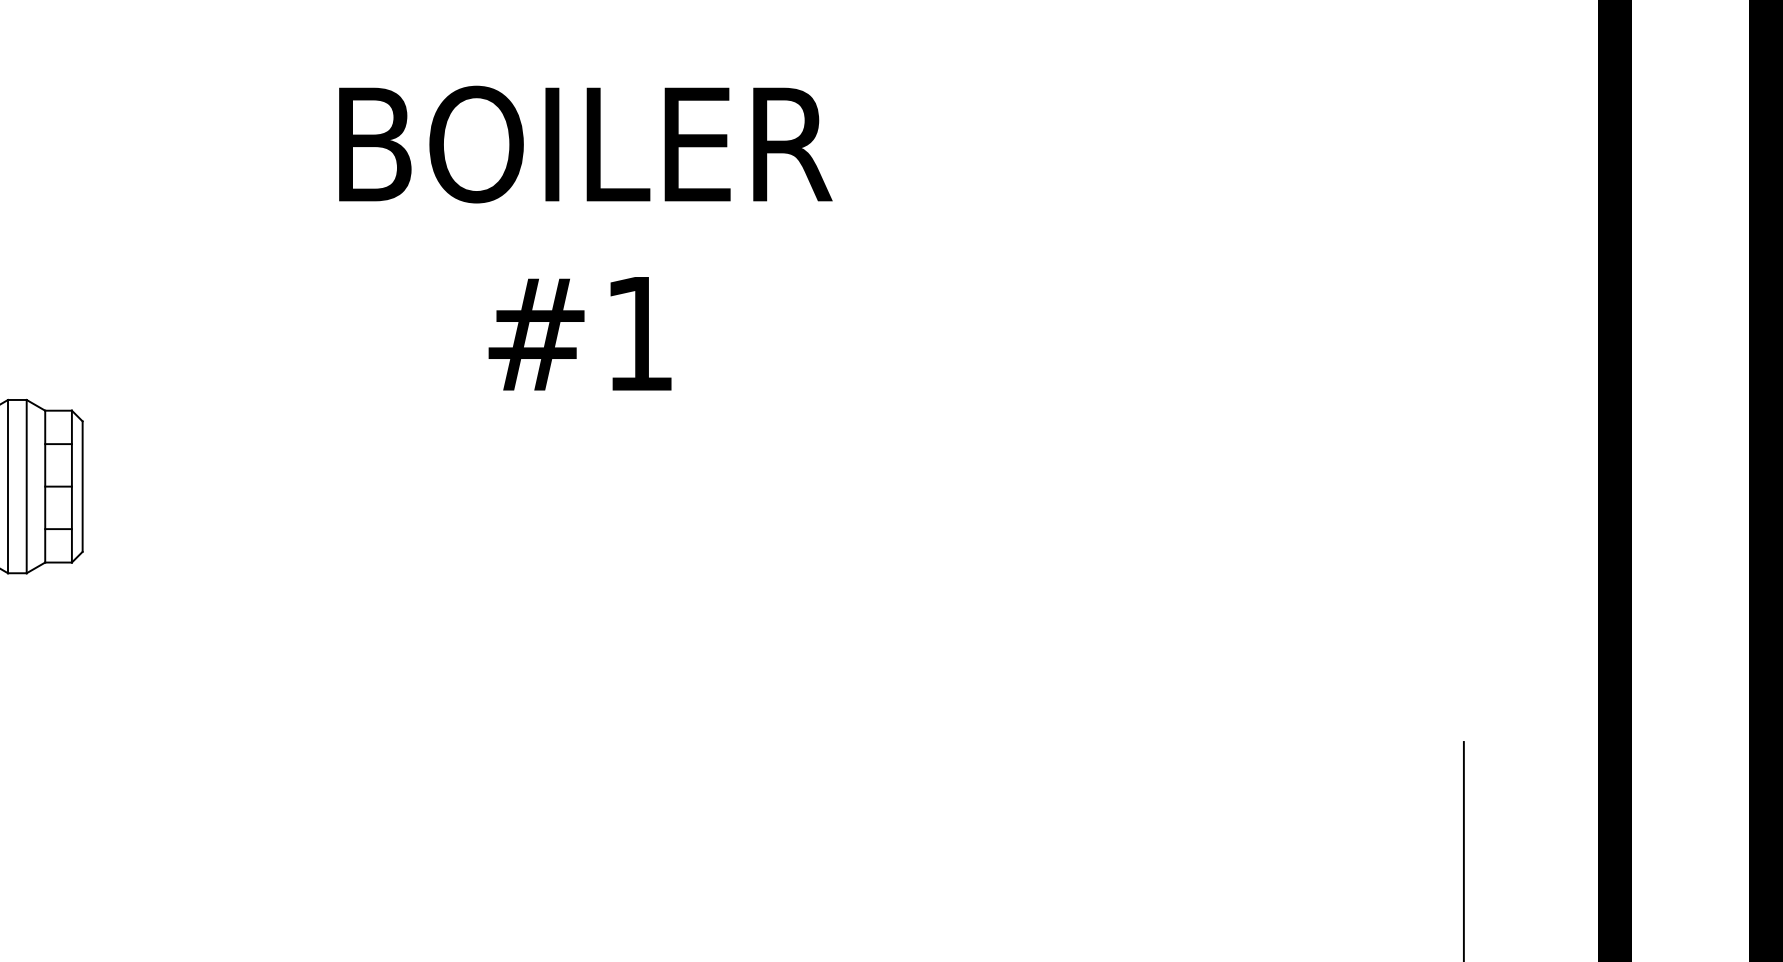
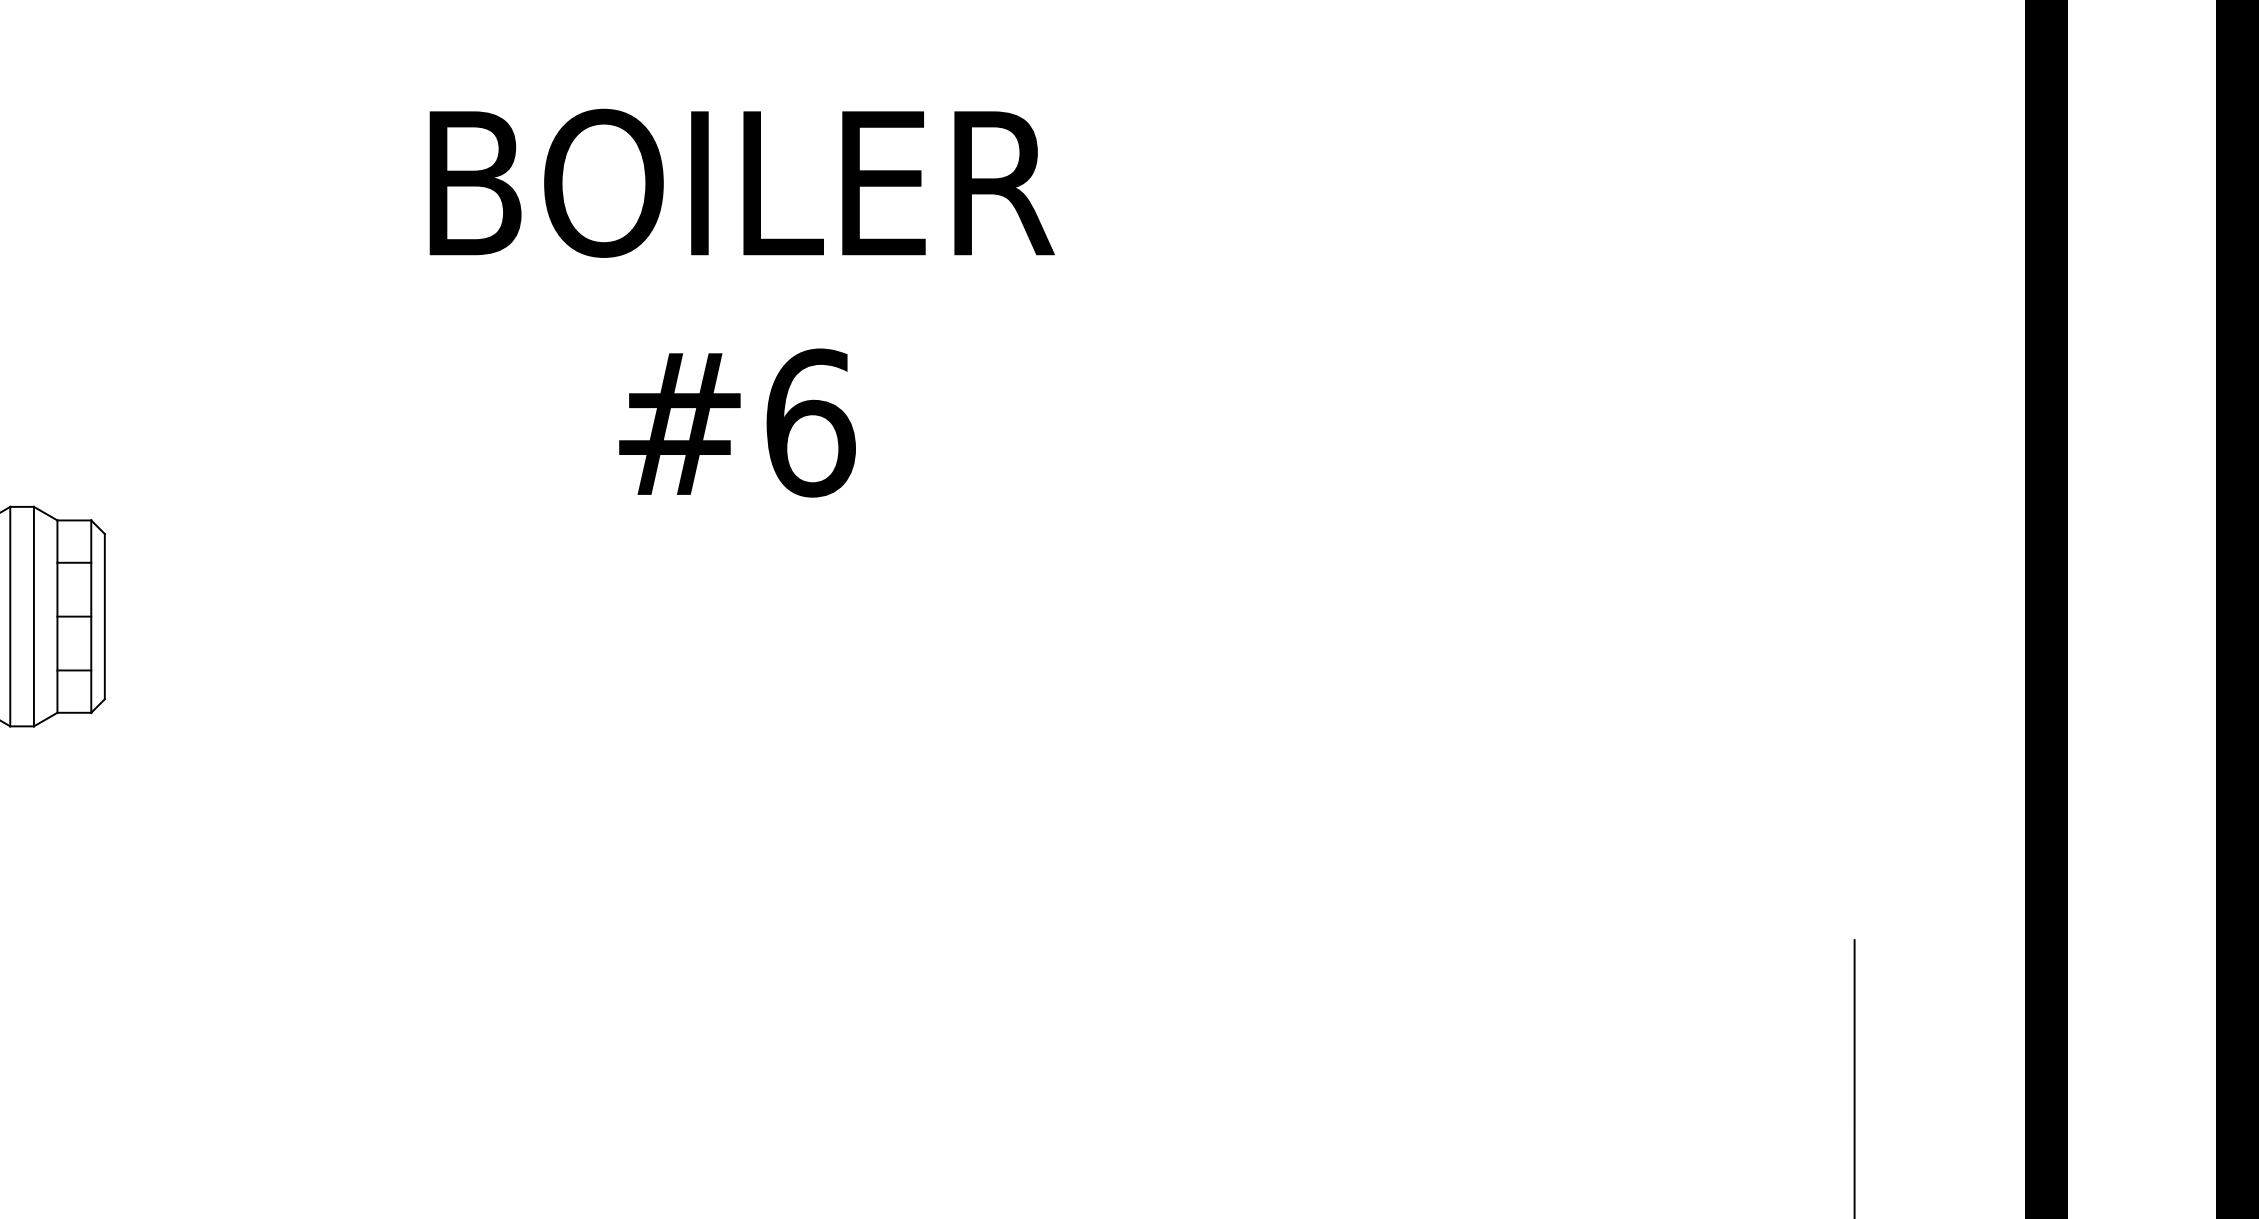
text: (640, 333) -> (811, 422), #1 -> #6

